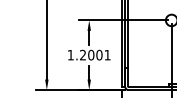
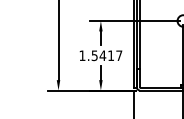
text: (94, 54) -> (106, 55), 1.2001 -> 1.5417

